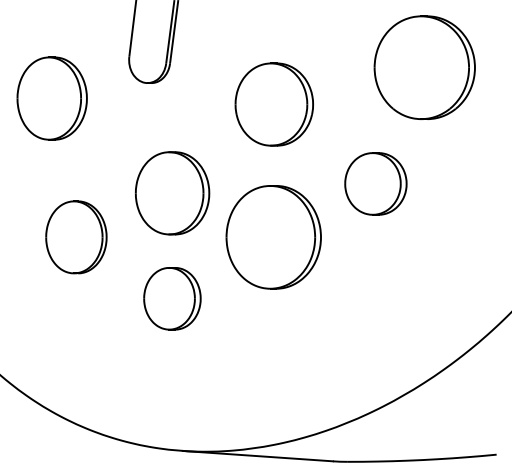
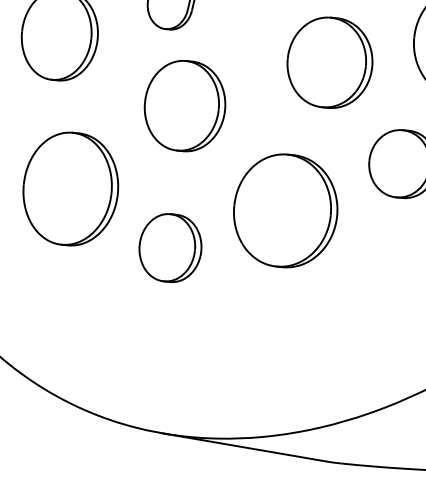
part: (273, 104) -> (329, 62), moved
part: (172, 193) -> (184, 106), moved
part: (76, 237) -> (70, 189), size x1.43
part: (172, 298) -> (170, 247), moved

